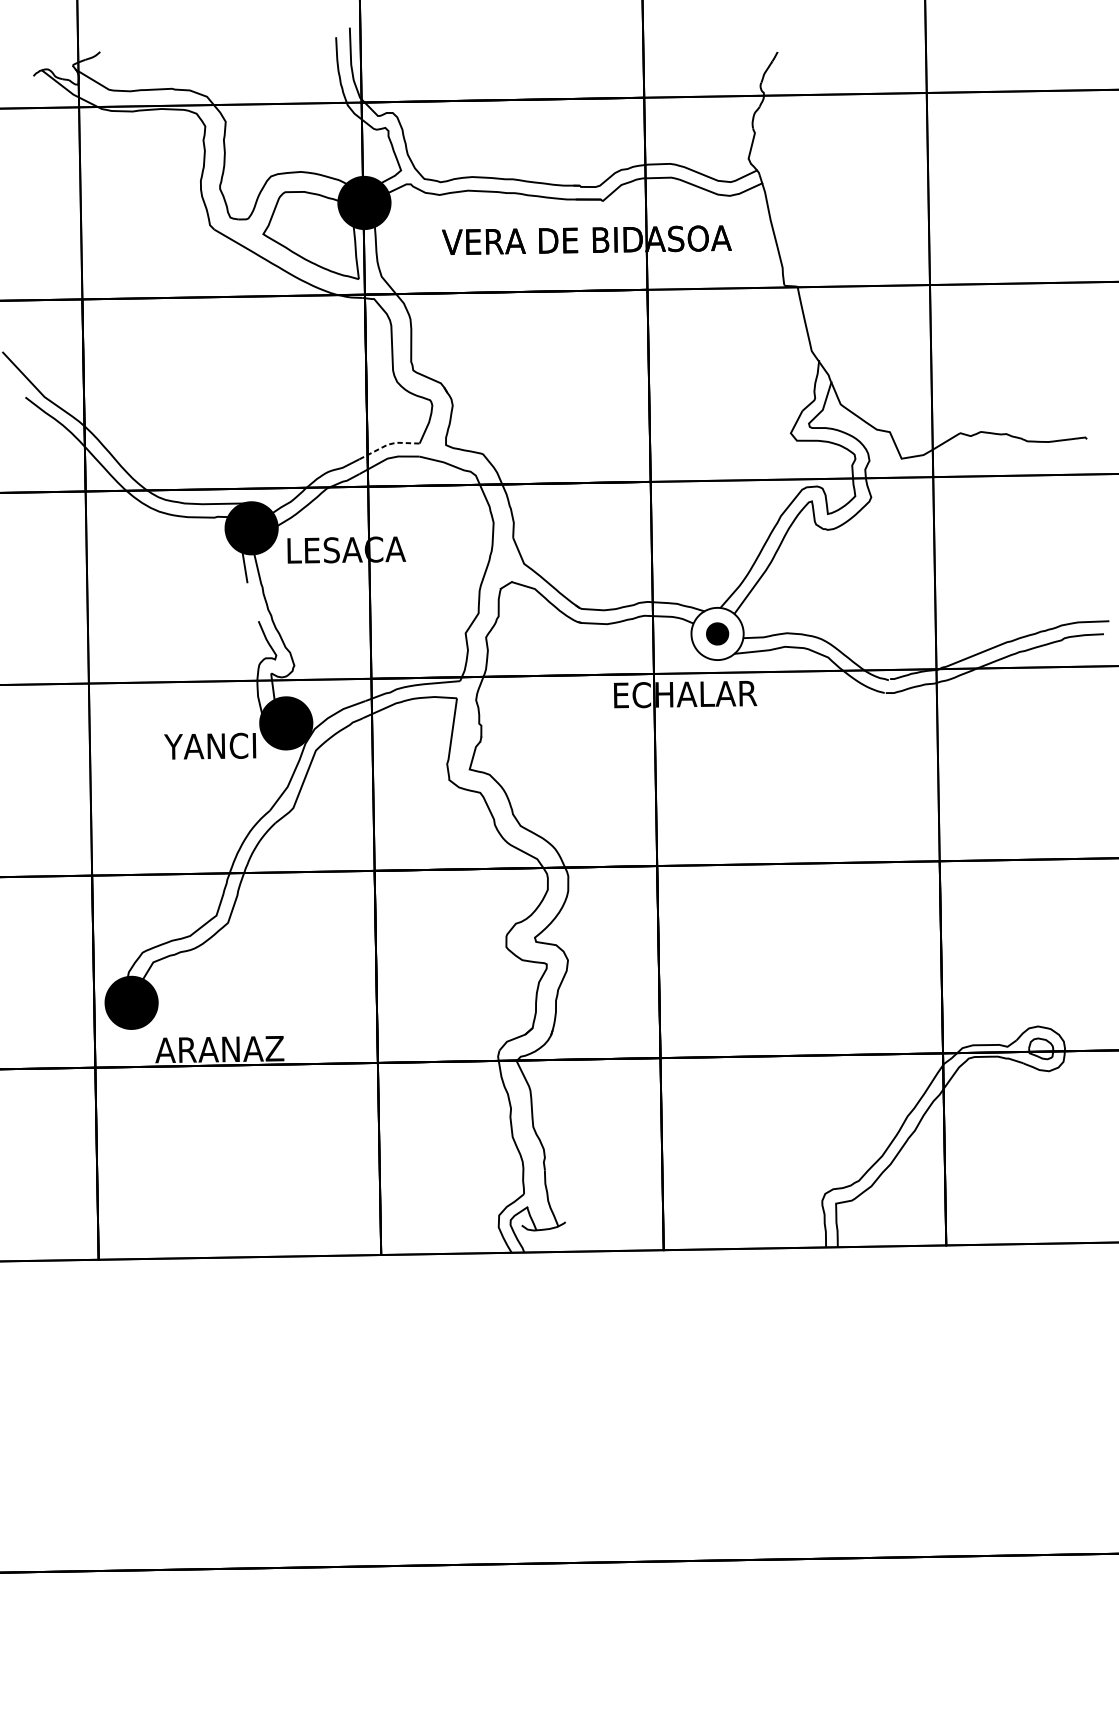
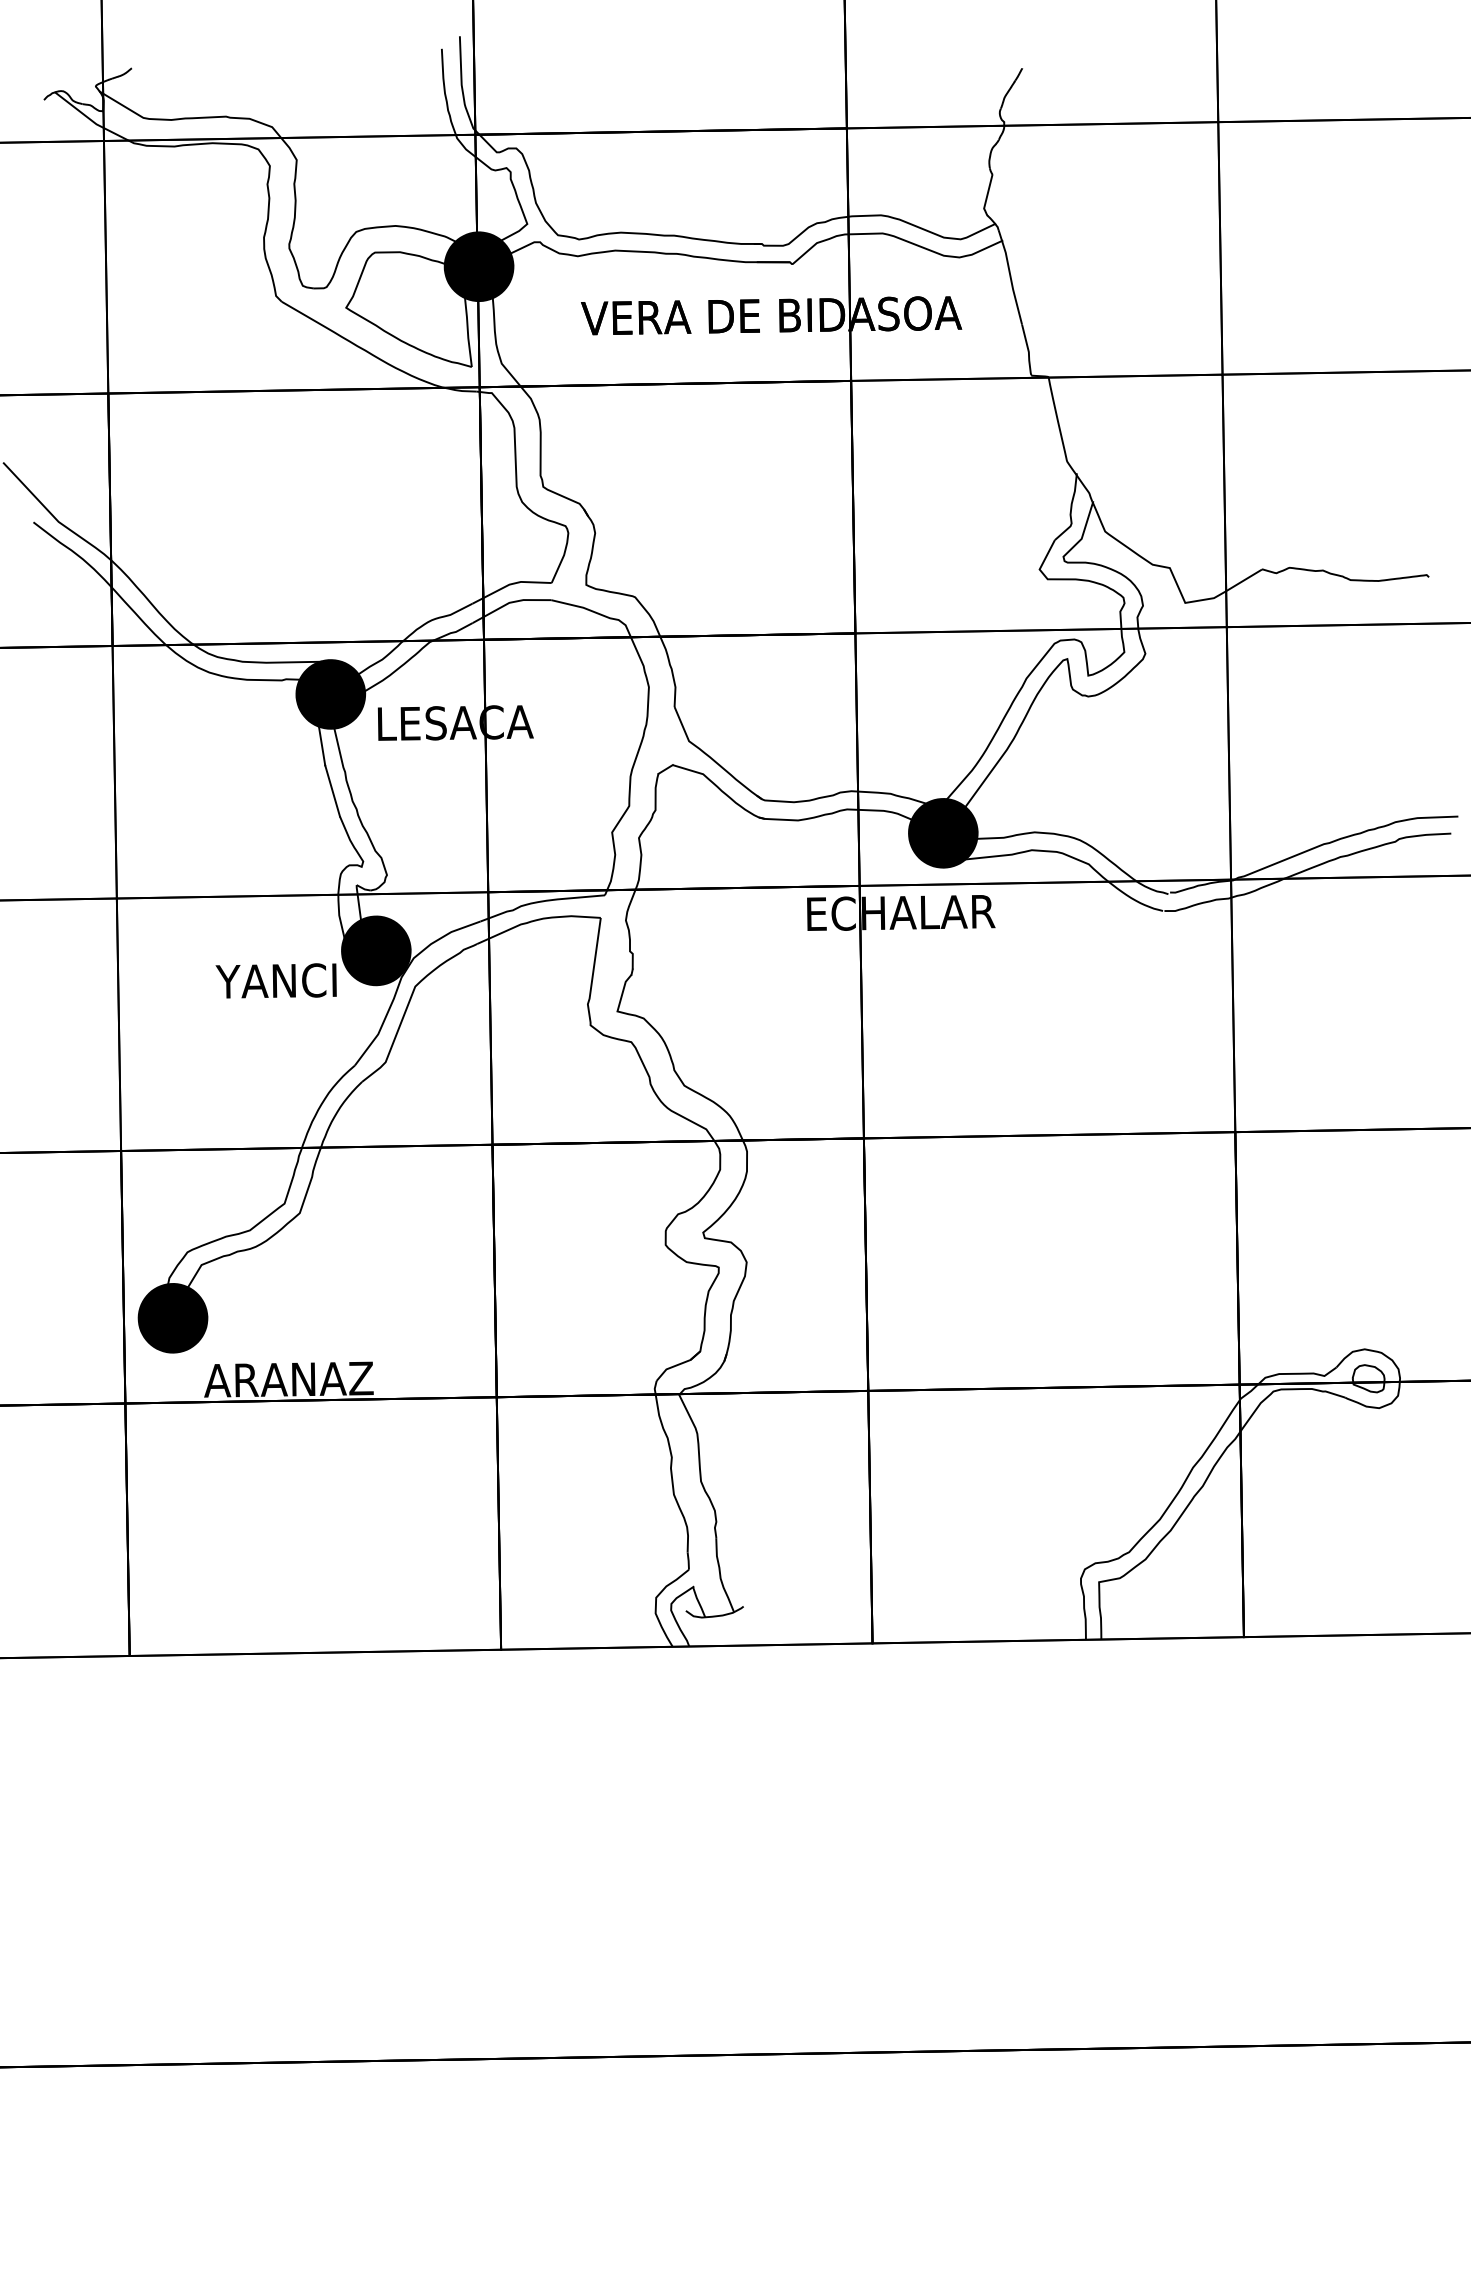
line: (388, 444) -> (510, 584), dashed -> solid
line: (252, 601) -> (332, 790), added
fill: (716, 634) -> (942, 833), added

